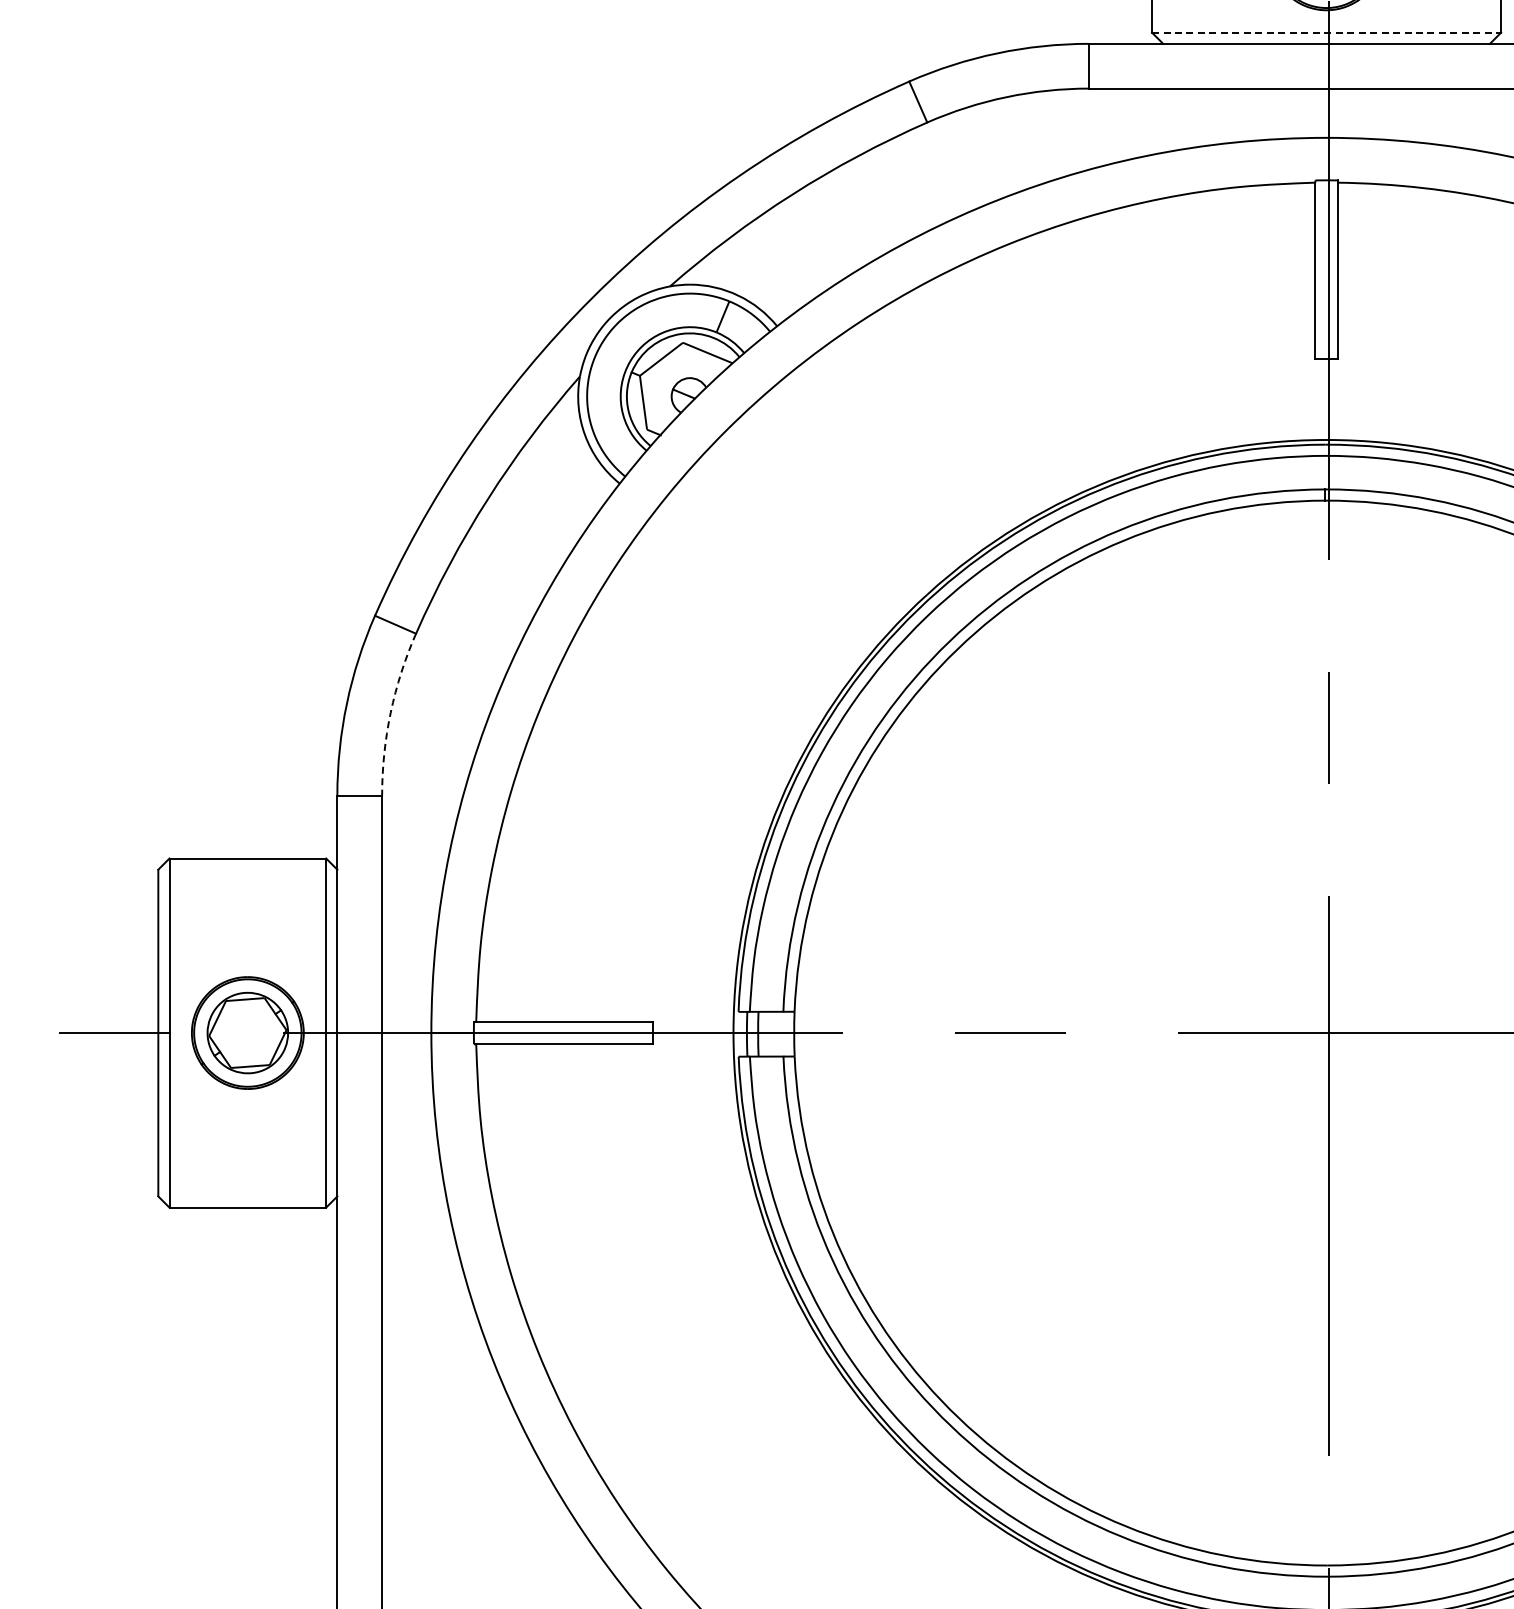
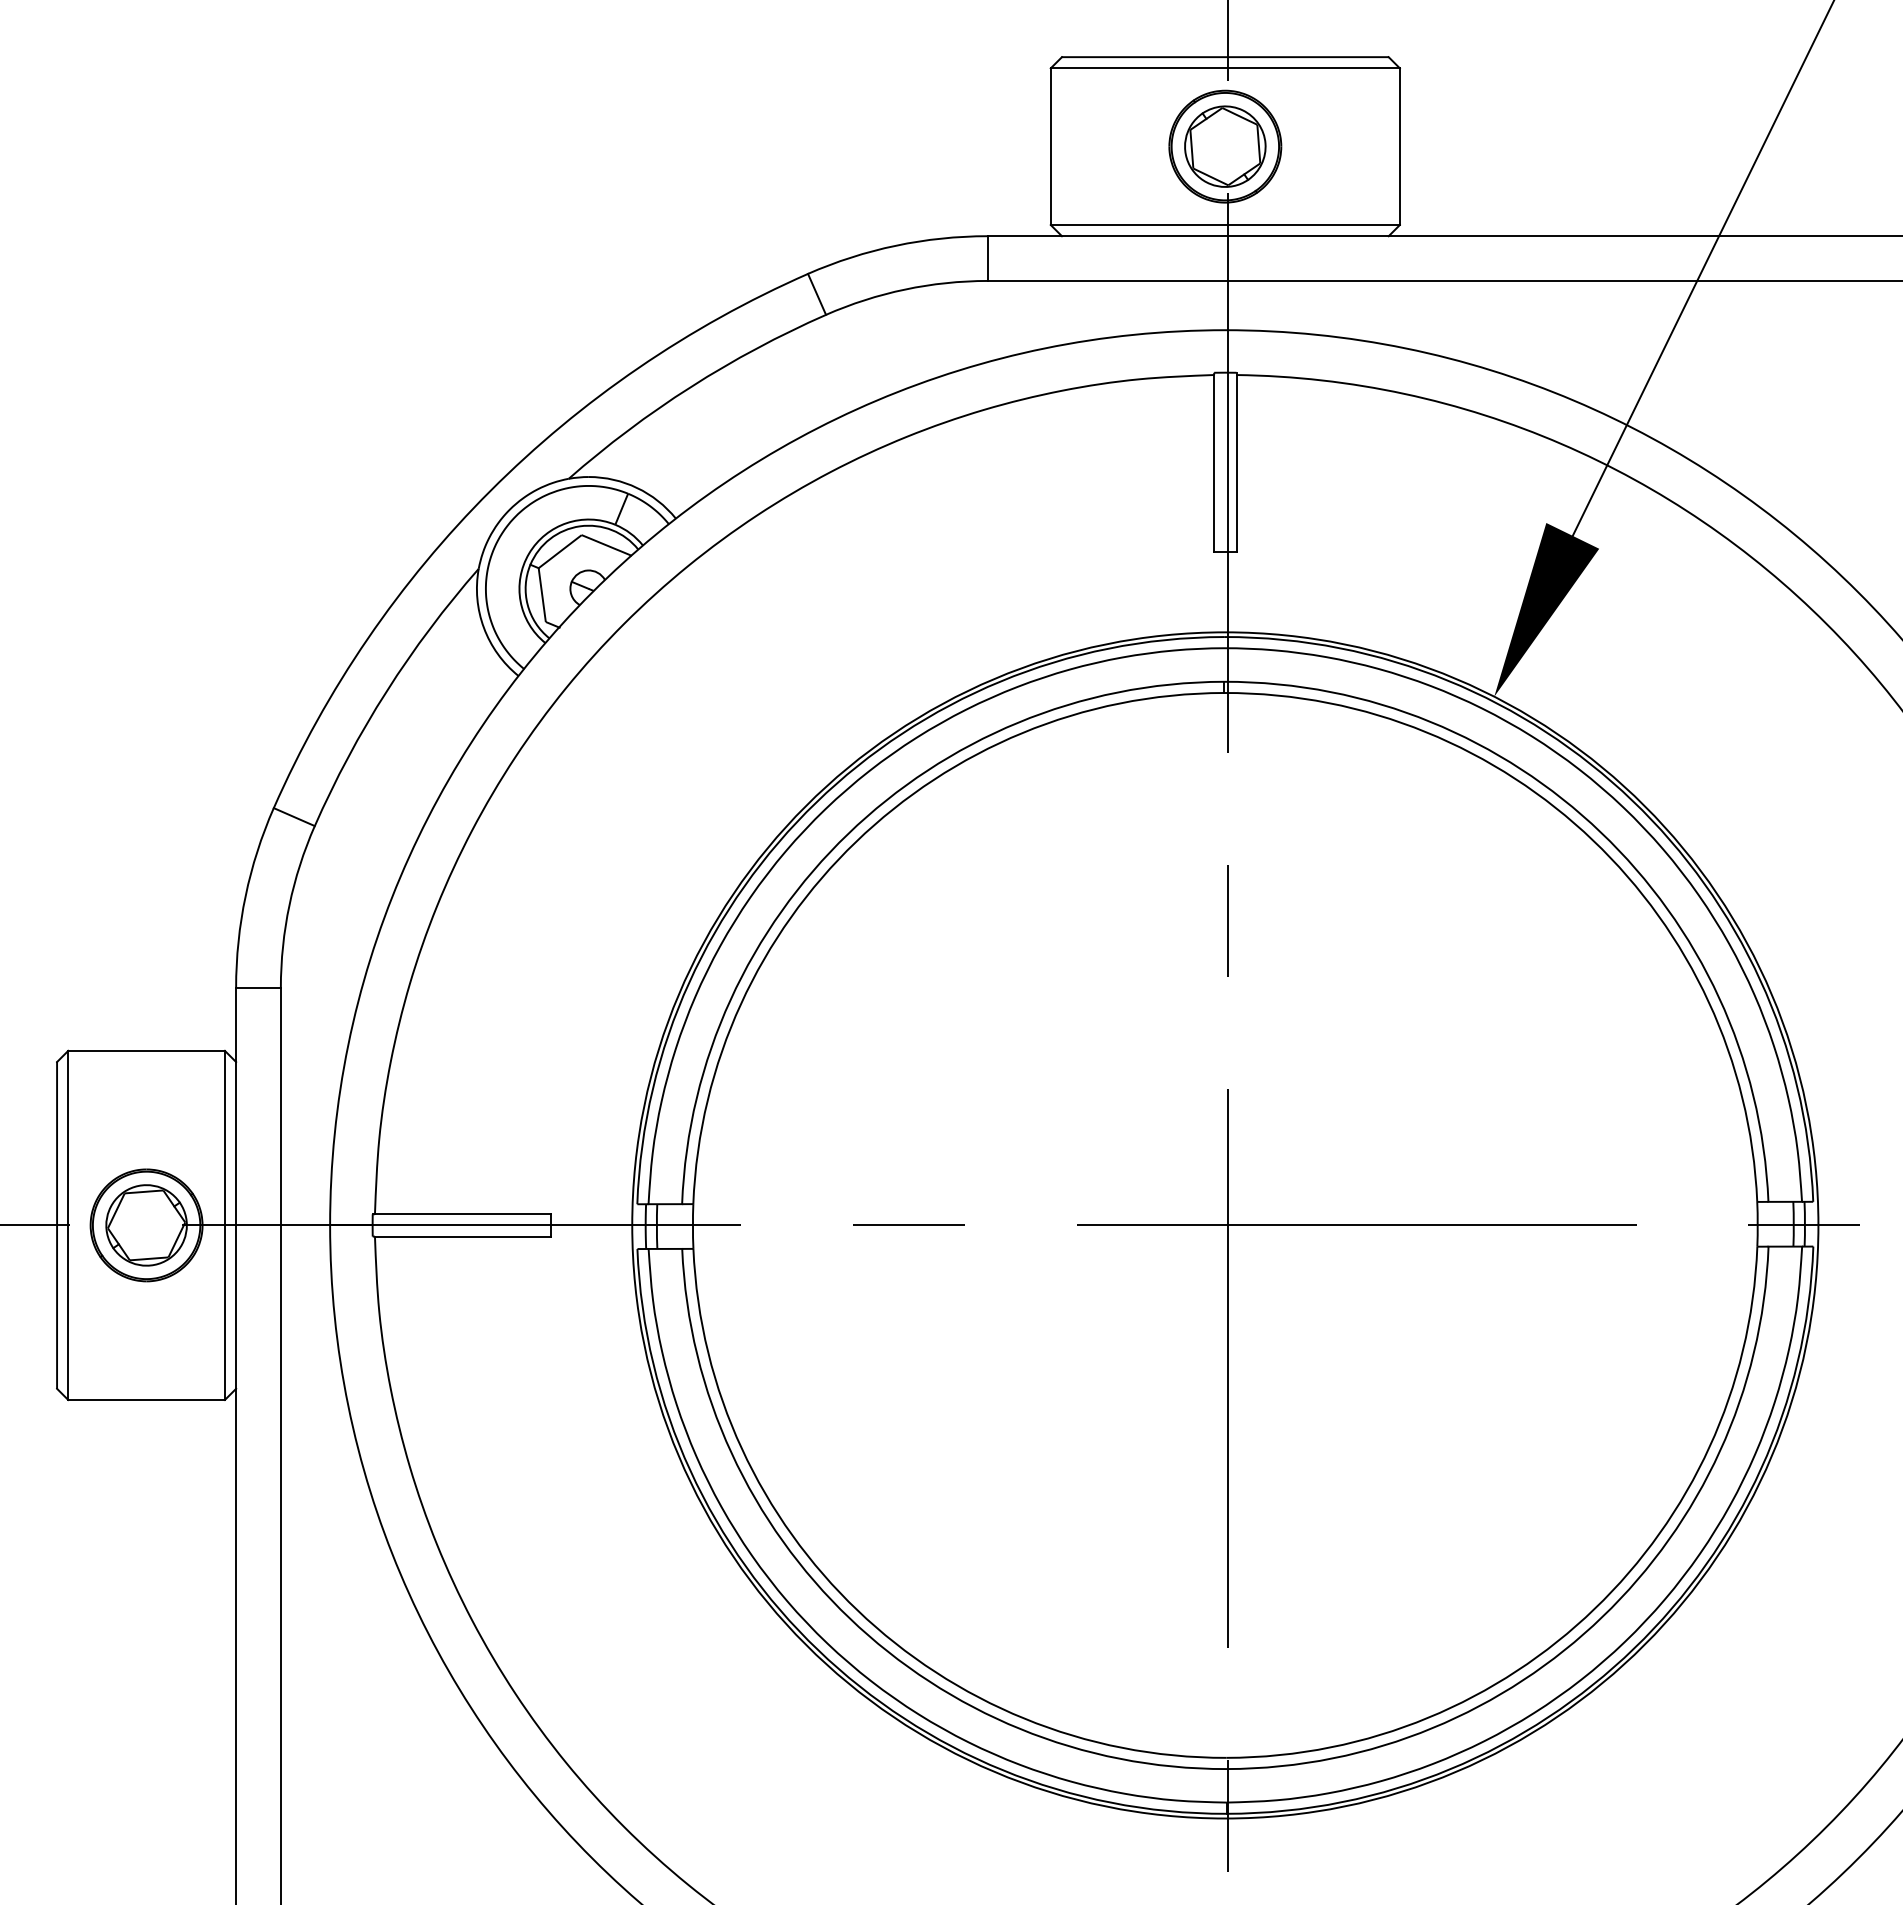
line: (1326, 33) -> (1225, 225), dashed -> solid
arc: (390, 713) -> (289, 905), dashed -> solid

